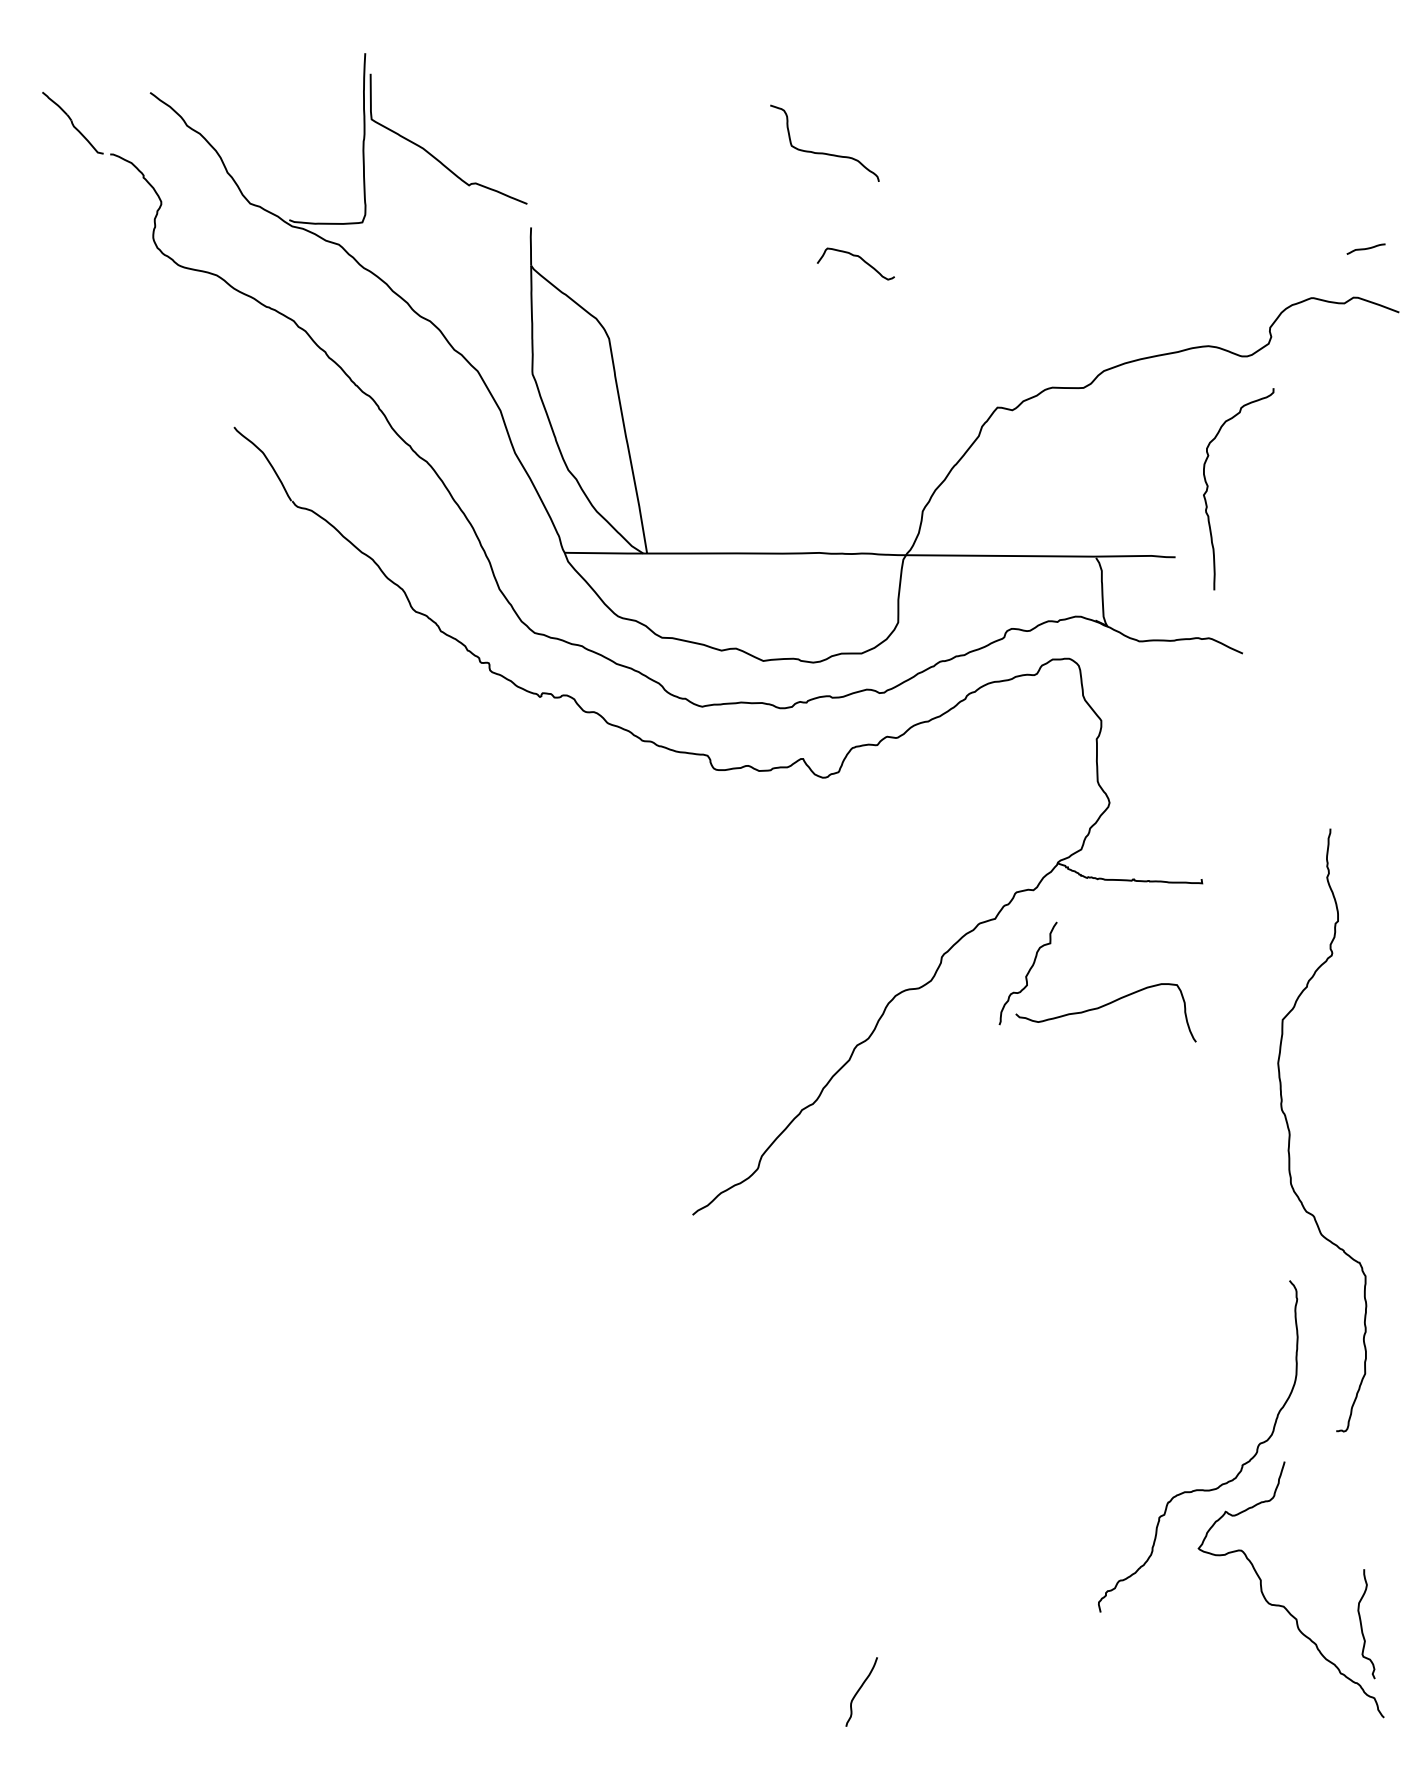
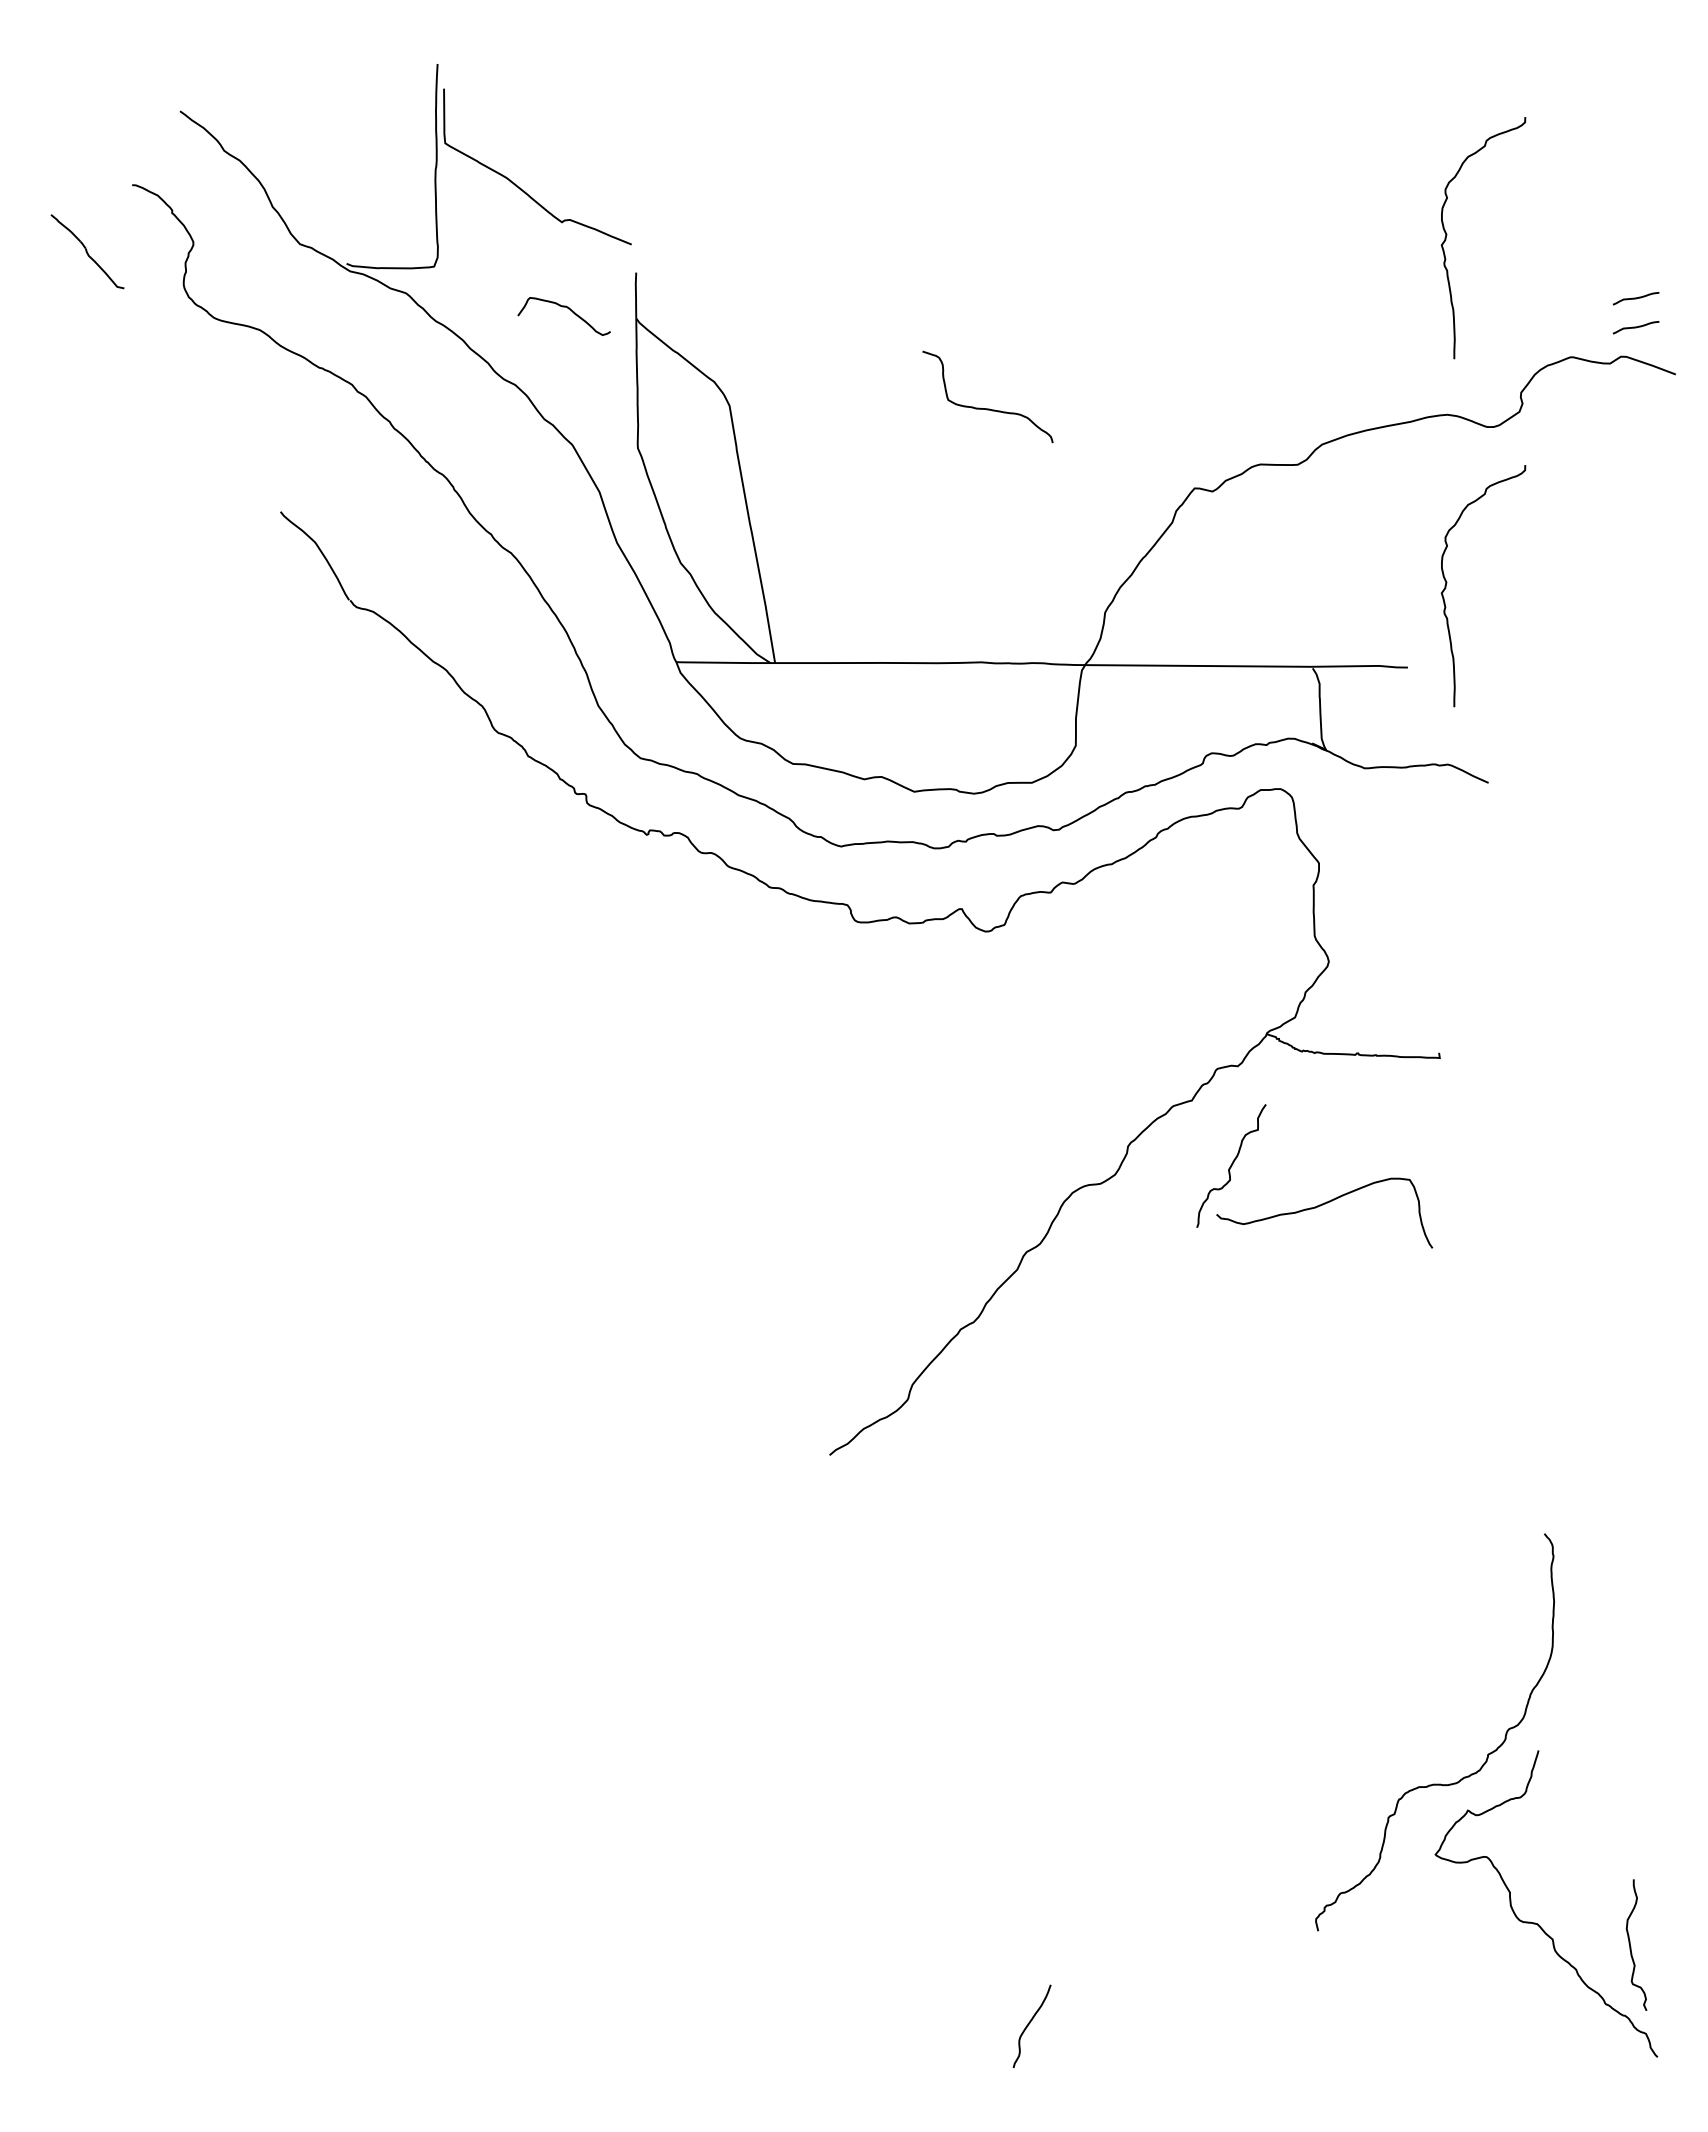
part: (72, 122) -> (87, 251), moved
curve: (824, 153) -> (987, 408), moved
curve: (1208, 196) -> (1447, 235), added
curve: (859, 258) -> (568, 309), moved
curve: (1365, 273) -> (1635, 327), added
curve: (1290, 1131) -> (1545, 1355), removed

